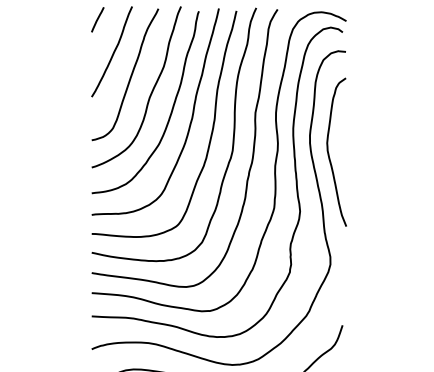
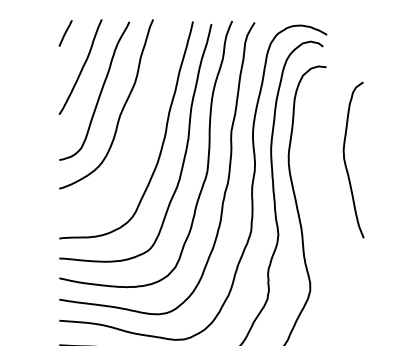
curve: (171, 108) -> (143, 126), removed
curve: (329, 153) -> (346, 161), moved

